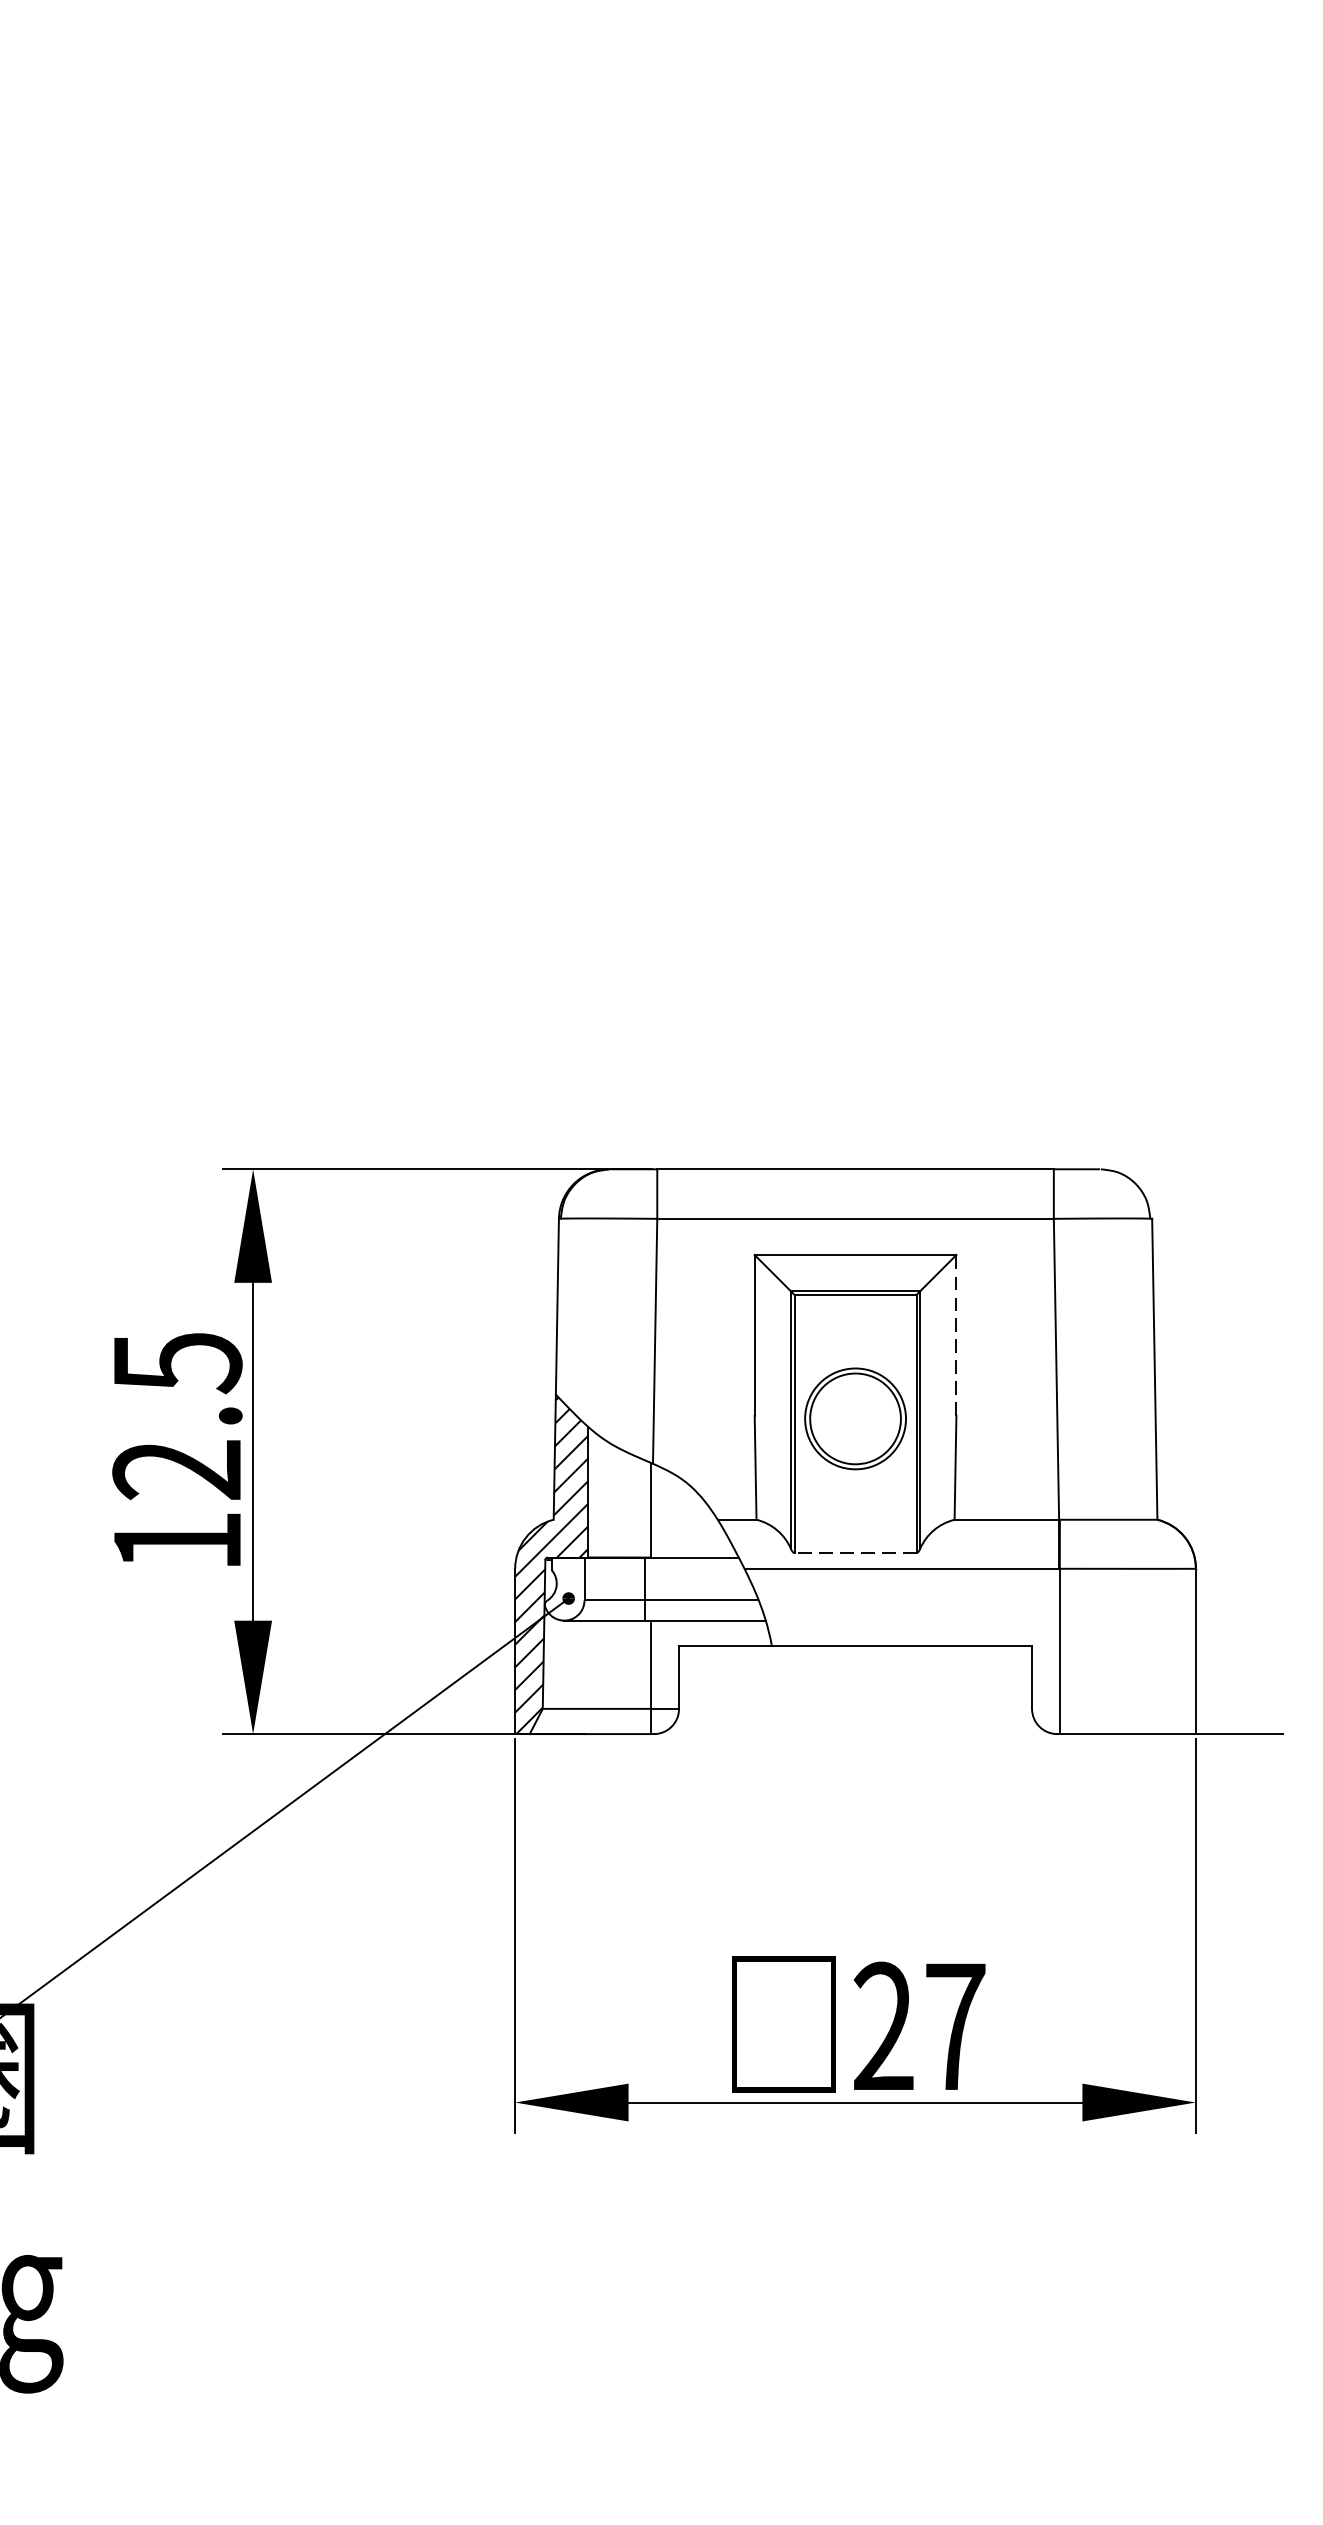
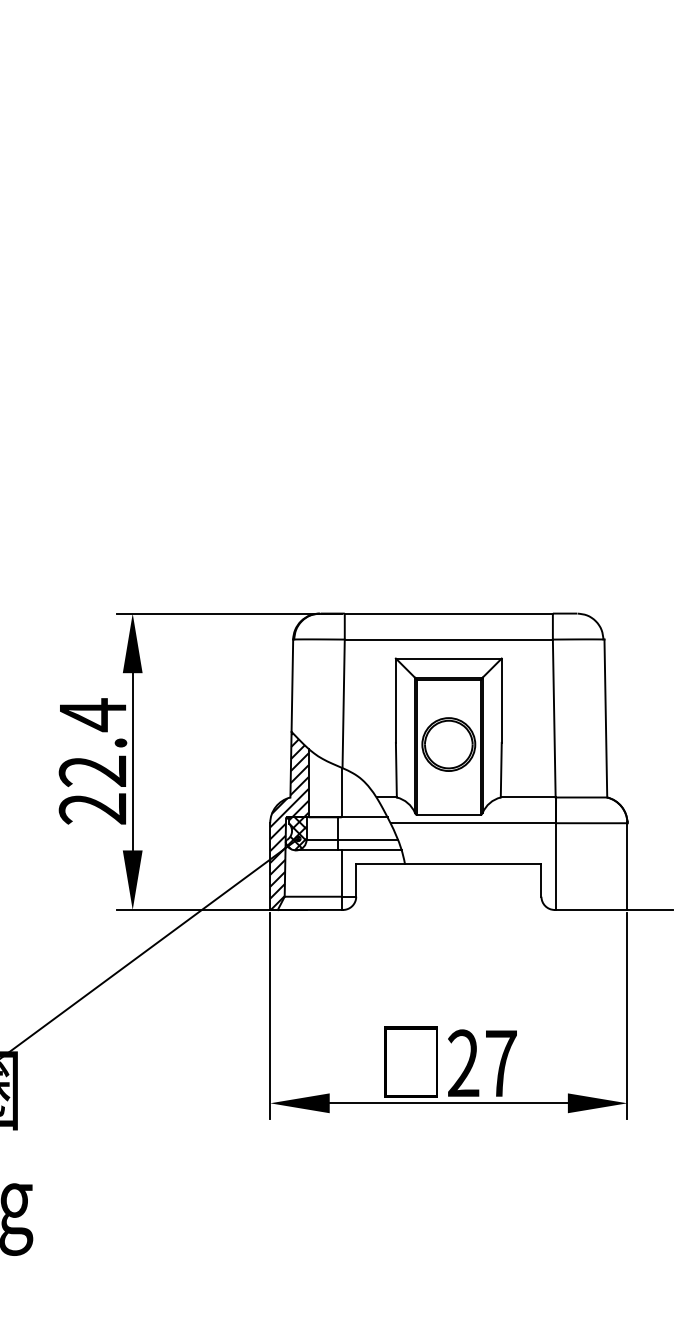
line: (955, 1334) -> (501, 700), dashed -> solid
text: (176, 1451) -> (92, 761), 12.5 -> 22.4
line: (854, 1552) -> (448, 814), dashed -> solid
hatch: (565, 1588) -> (296, 833), added

